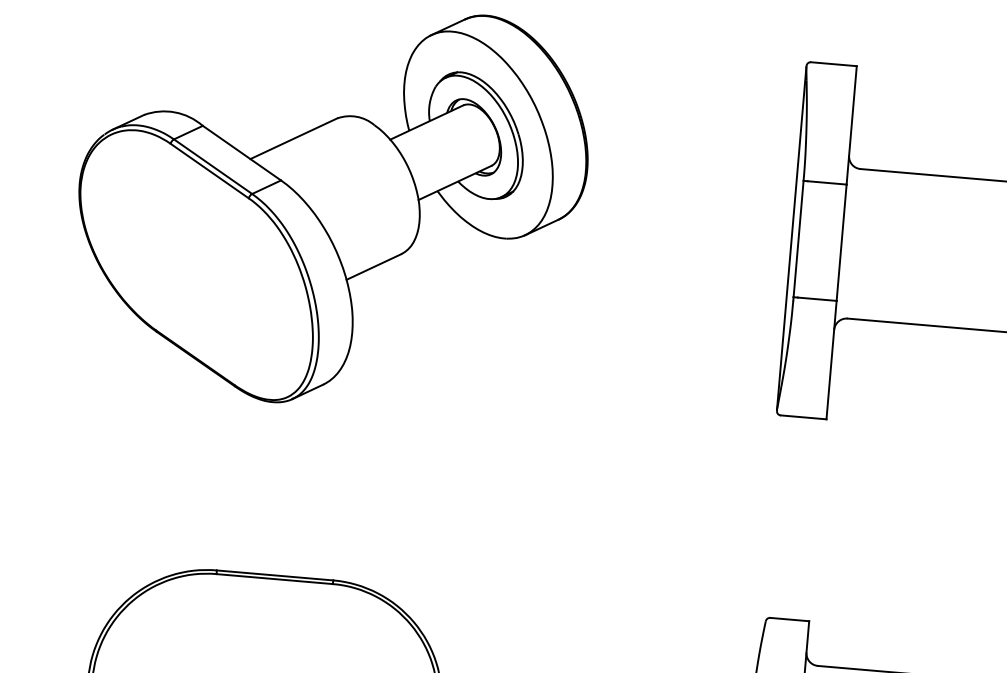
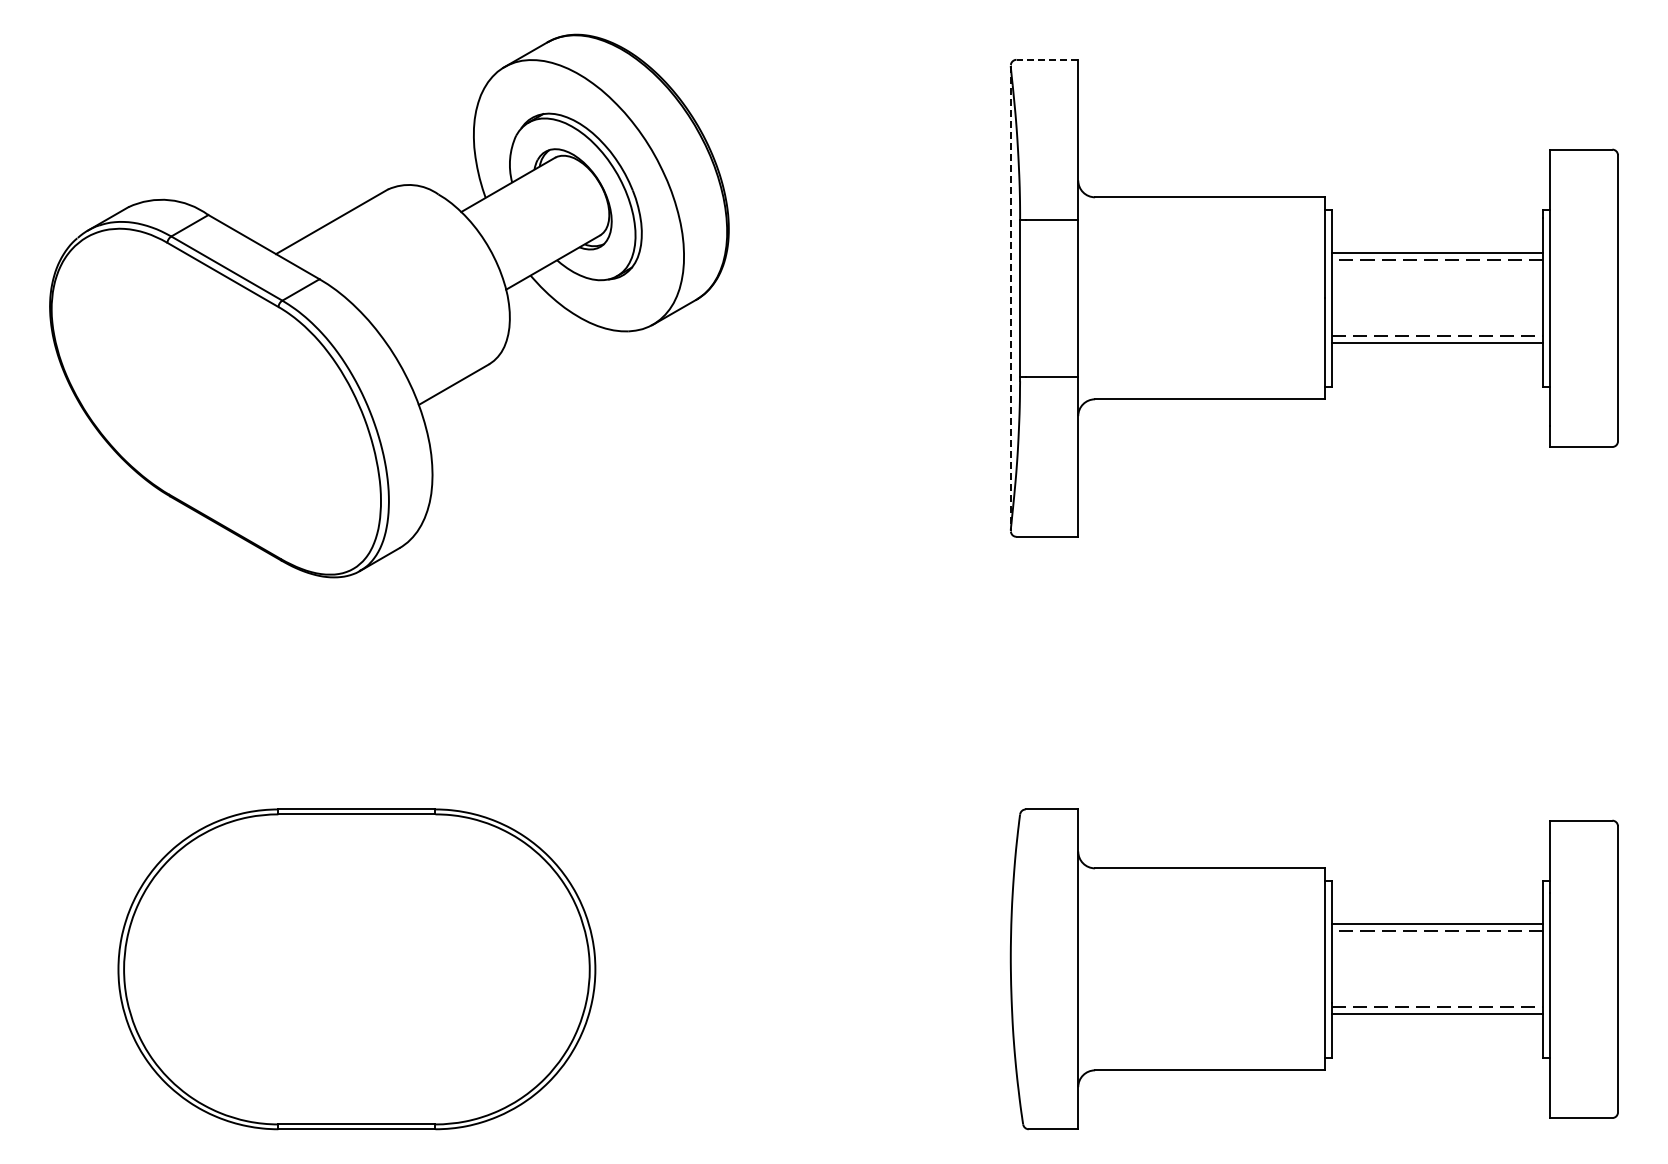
line: (834, 63) -> (1047, 59), solid -> dashed
line: (791, 238) -> (1010, 298), solid -> dashed

